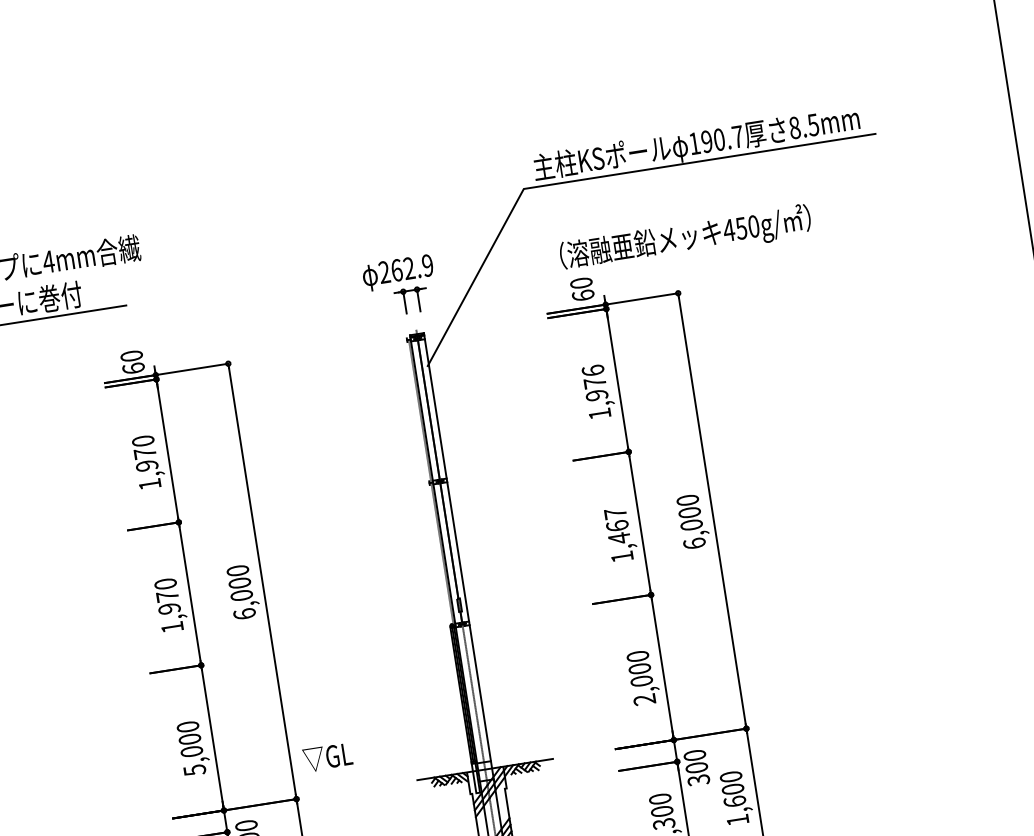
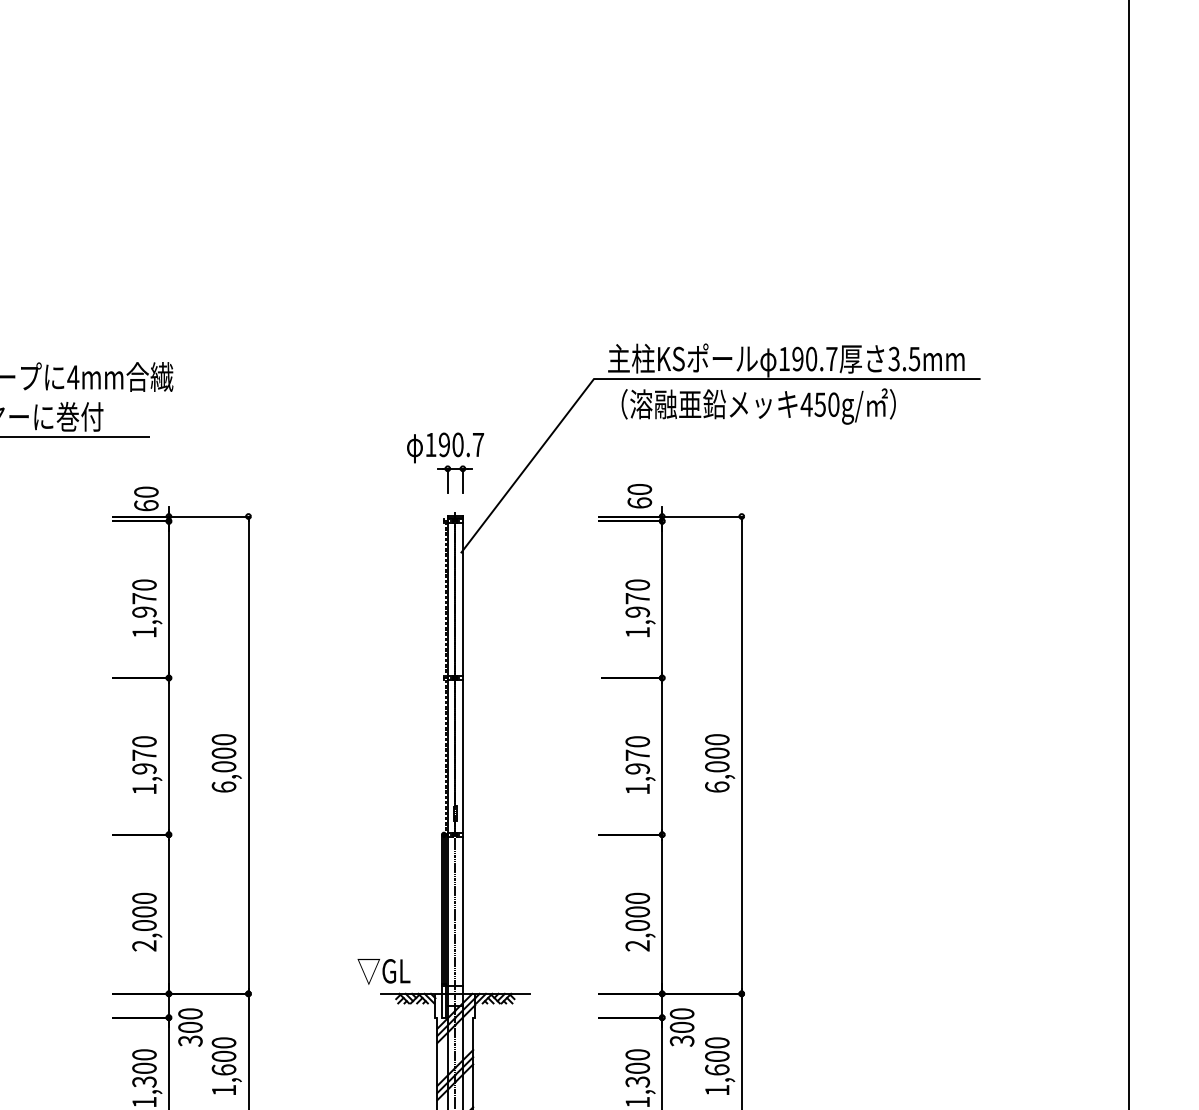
text: (794, 127) -> (893, 358), 8.5mm -> 3.5mm
text: (685, 238) -> (758, 406), moved
text: (405, 268) -> (454, 444), 262.9 -> 190.7
text: (592, 370) -> (637, 584), 1,976 -> 1,970
text: (617, 526) -> (637, 755), 1,467 -> 1,970
text: (327, 757) -> (383, 971), moved
text: (194, 769) -> (144, 945), 5,000 -> 2,000

